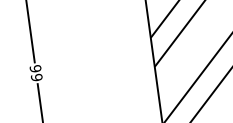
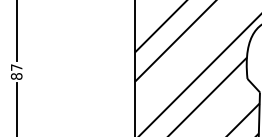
text: (35, 72) -> (16, 71), 66 -> 87

